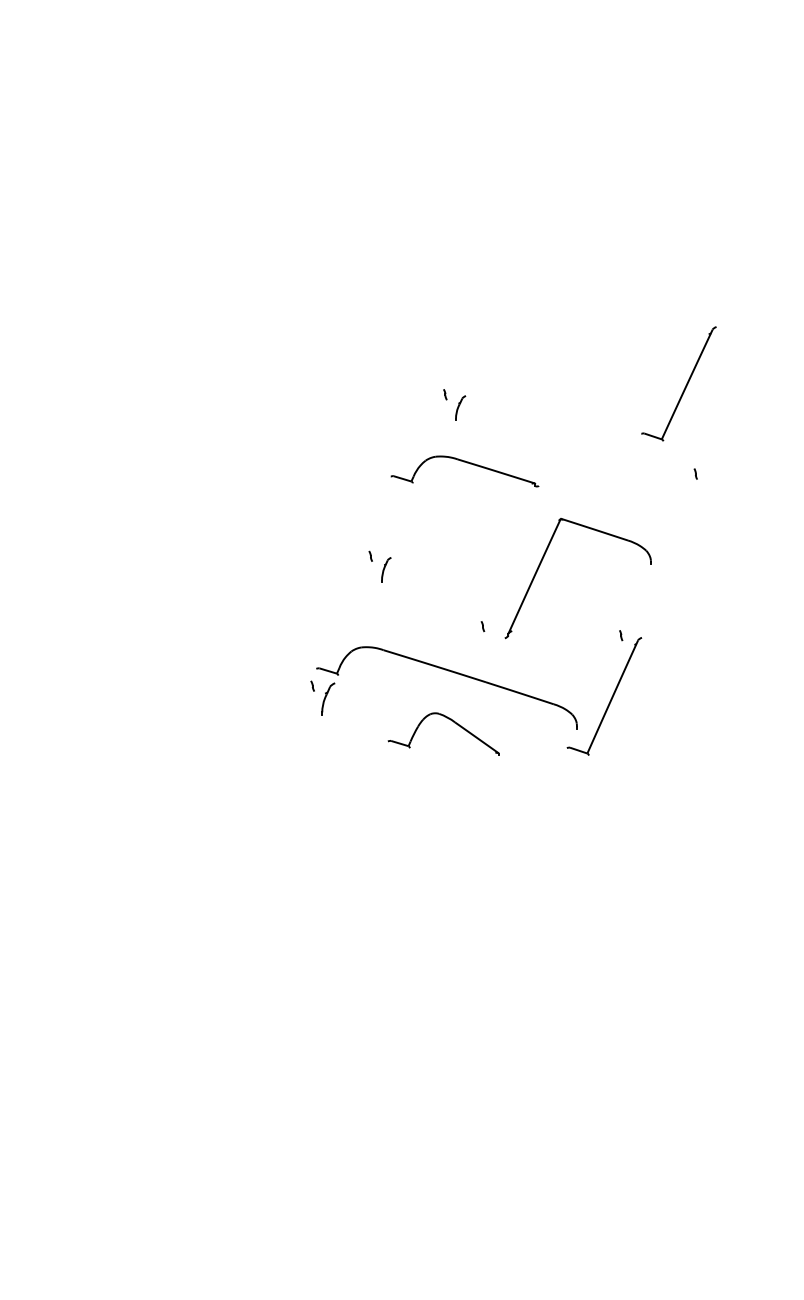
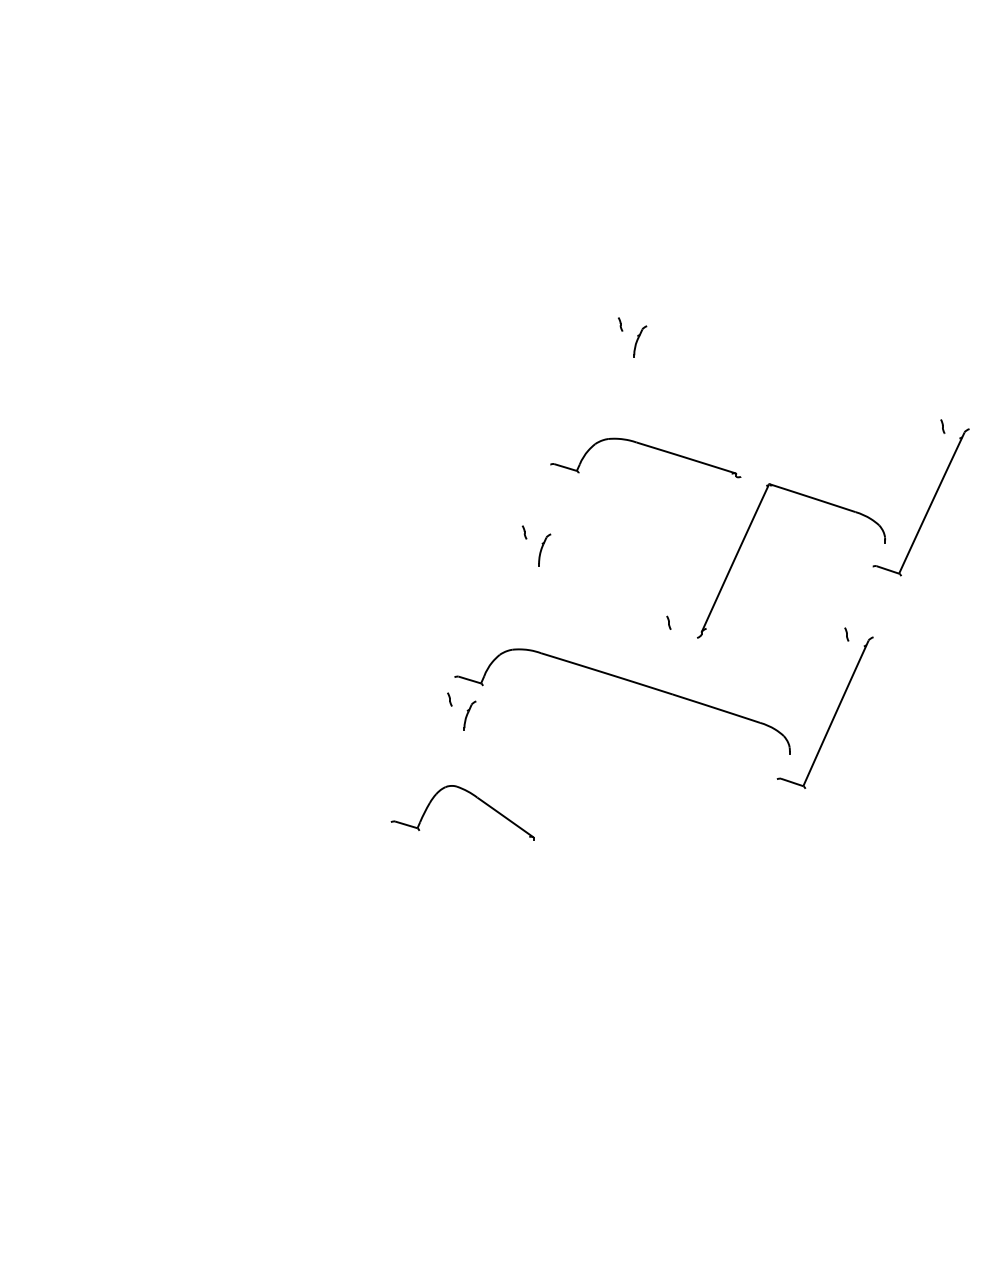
part: (684, 387) -> (928, 506), moved
part: (467, 463) -> (649, 447), moved
part: (328, 698) -> (470, 715), size x0.71
part: (450, 720) -> (471, 795), moved

